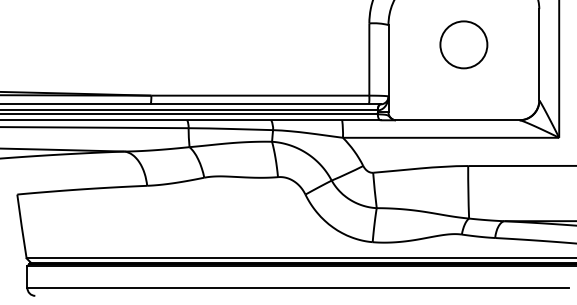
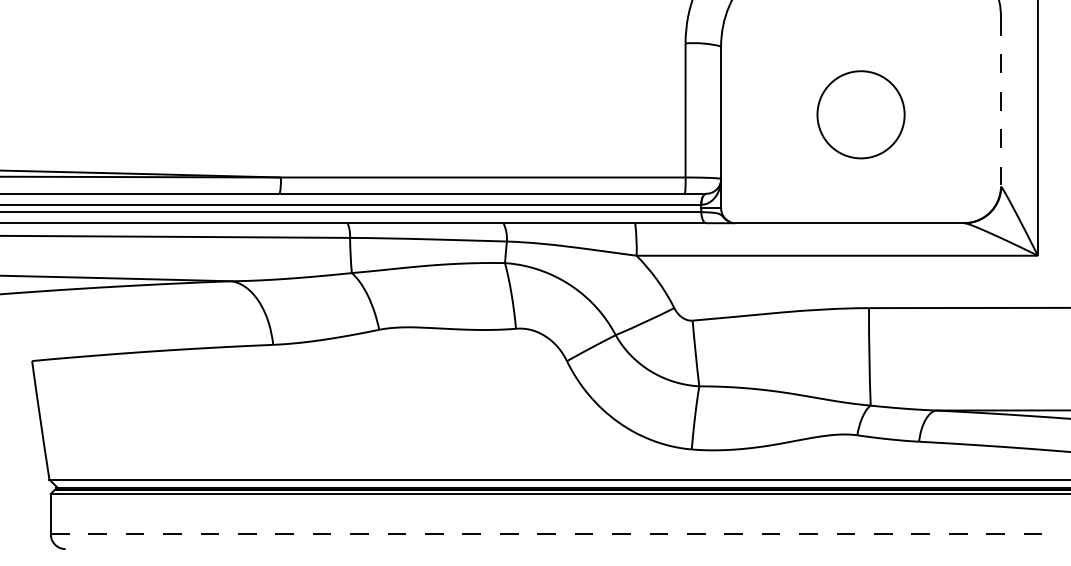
circle: (463, 44) -> (860, 114), moved
line: (539, 54) -> (1001, 101), solid -> dashed
line: (298, 287) -> (554, 533), solid -> dashed

